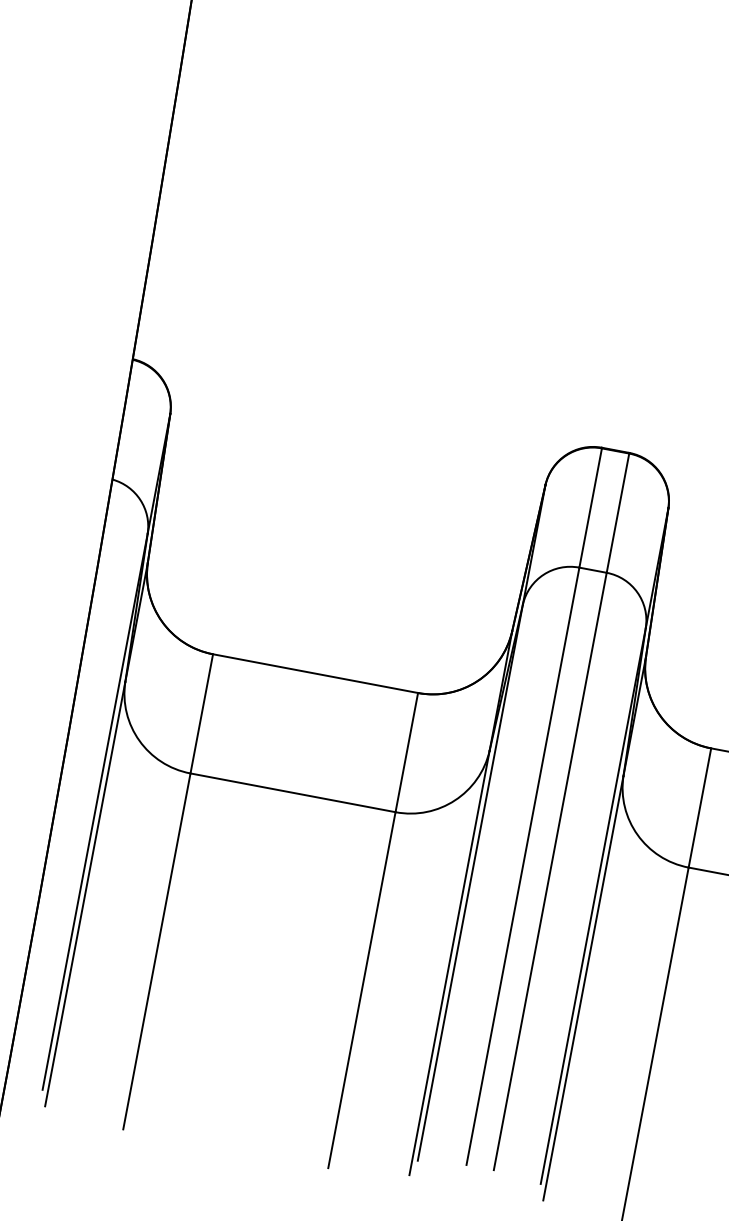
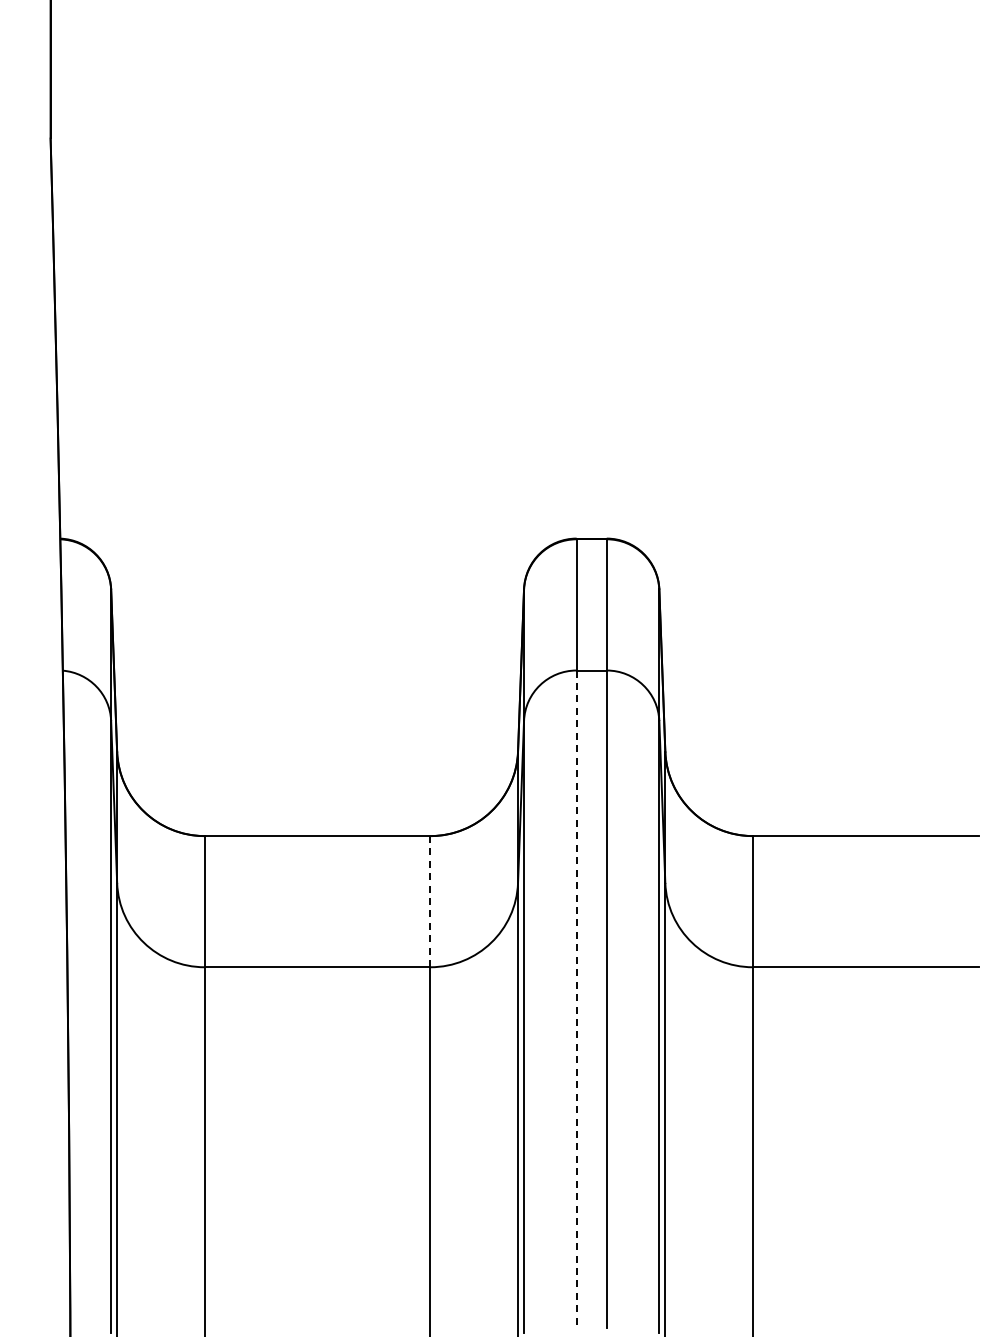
line: (406, 752) -> (430, 901), solid -> dashed
line: (522, 866) -> (576, 999), solid -> dashed

